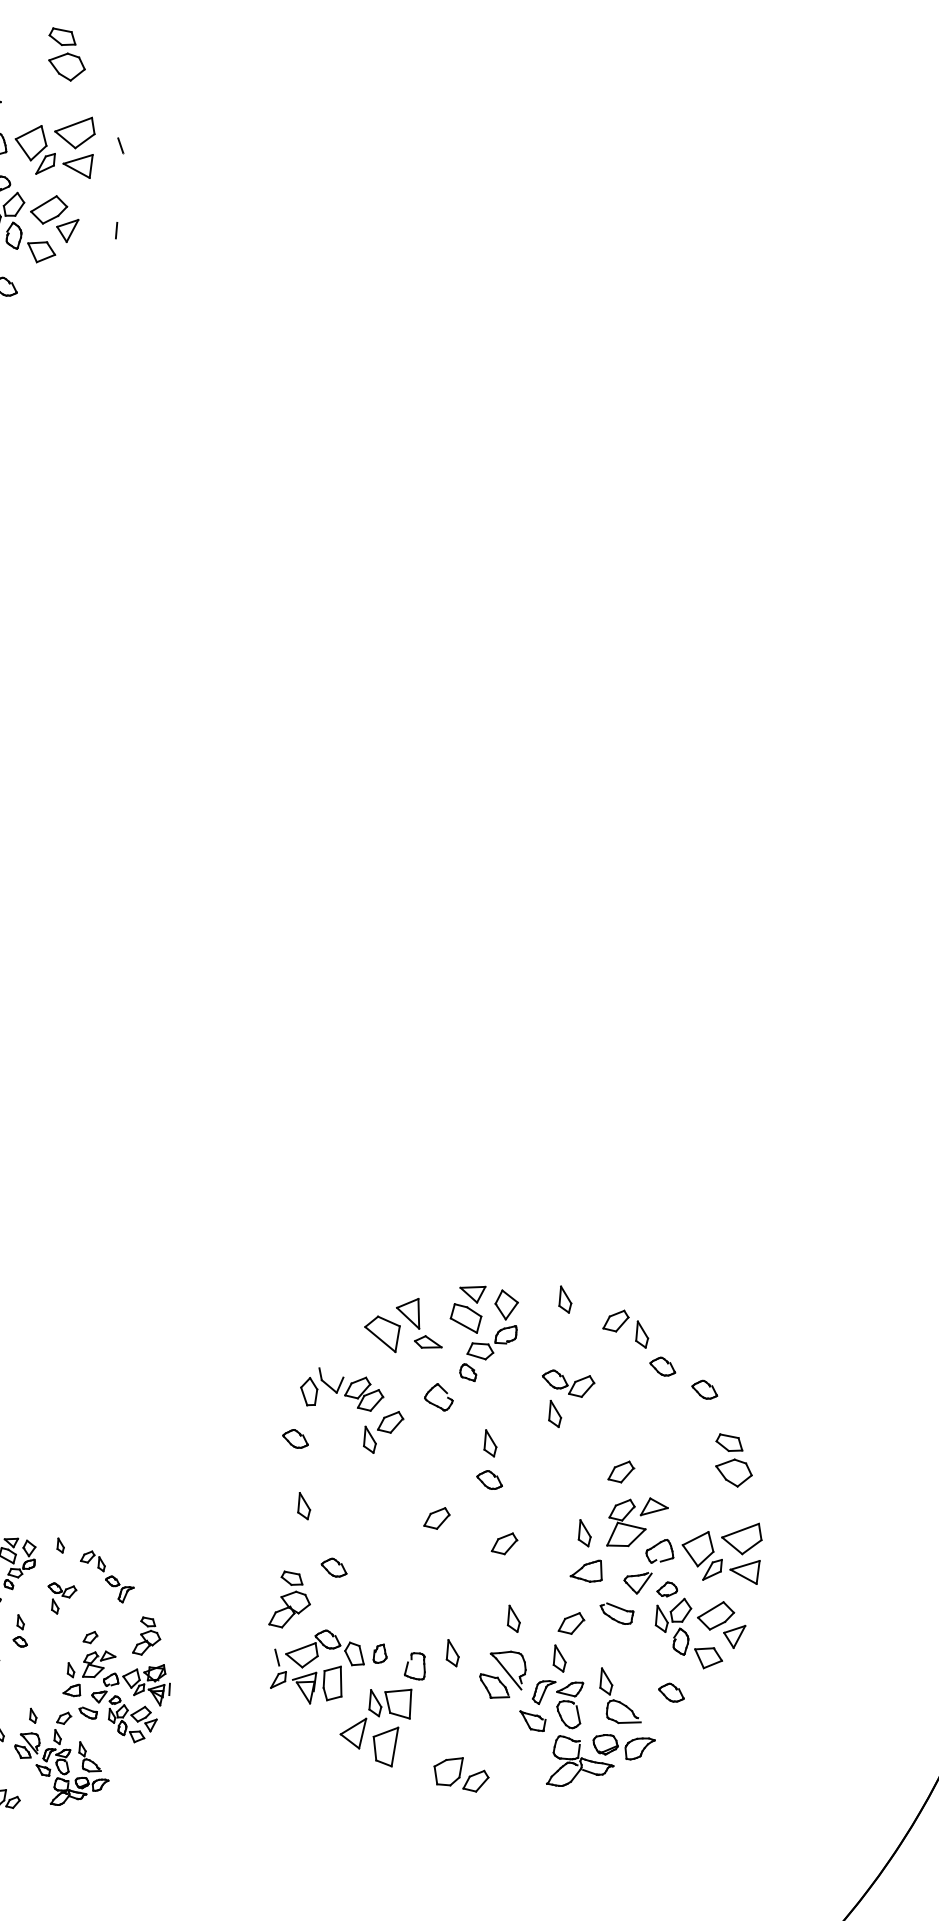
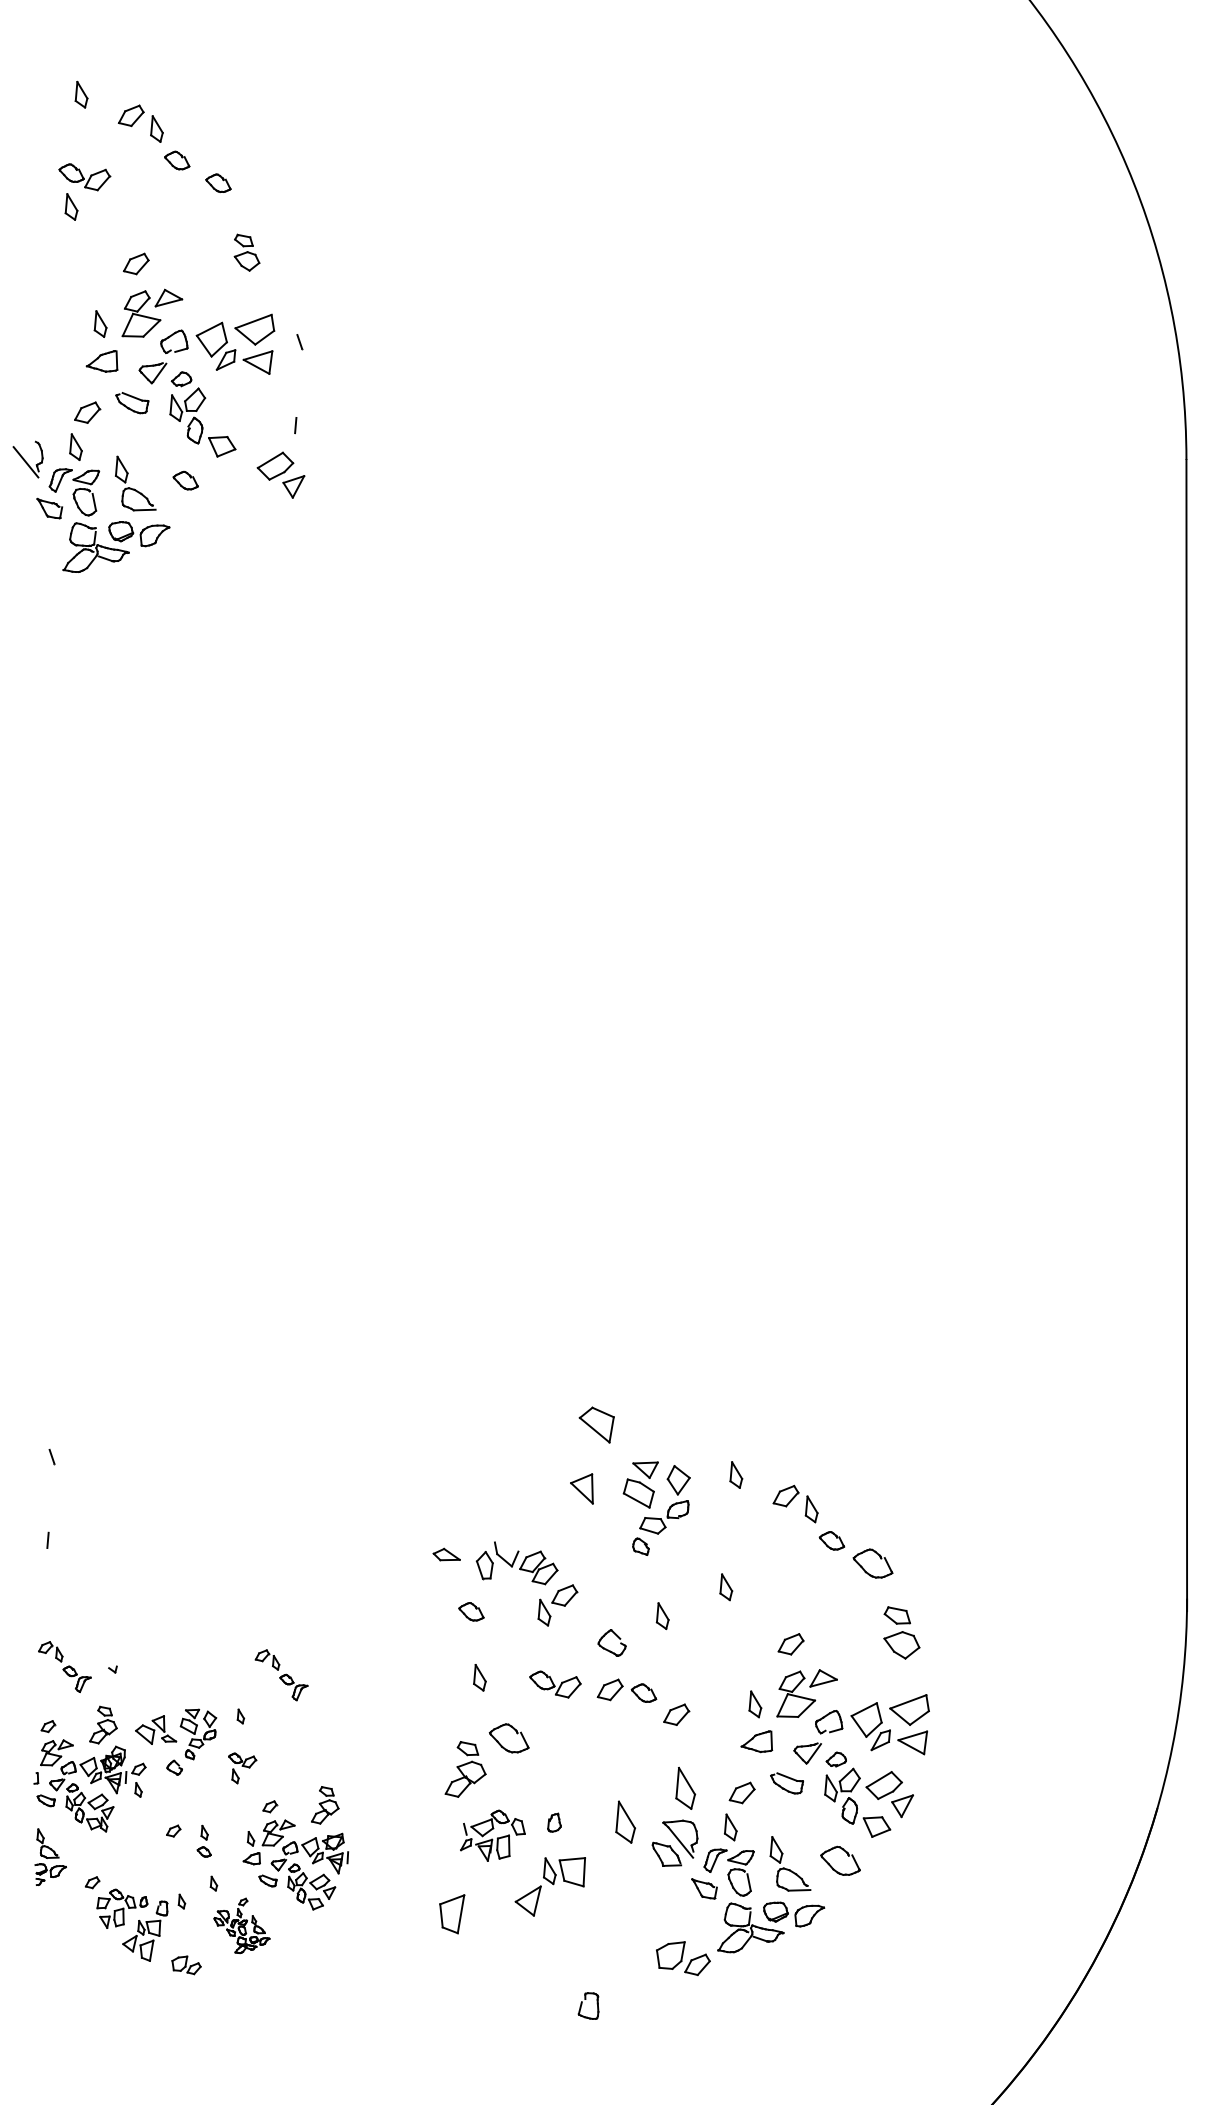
part: (66, 54) -> (246, 252), size x0.7
part: (54, 218) -> (280, 474), moved
part: (382, 1333) -> (596, 1424), moved
part: (428, 1341) -> (446, 1554), moved
part: (568, 1383) -> (555, 1684), moved
part: (705, 1389) -> (873, 1563), size x1.6
part: (435, 1403) -> (608, 1649), moved
part: (489, 1479) -> (643, 1692), moved
part: (334, 1566) -> (509, 1737), size x1.6
part: (107, 1577) -> (281, 1675), moved
part: (513, 1618) -> (685, 1788), size x1.6
part: (19, 1630) -> (203, 1840), moved
part: (452, 1652) -> (625, 1821), size x1.6
part: (408, 1664) -> (582, 2004), moved
part: (316, 1666) -> (492, 1835), size x0.7
part: (671, 1692) -> (840, 1860), size x1.6
part: (386, 1747) -> (452, 1914), moved
part: (61, 1758) -> (241, 1925), size x0.6
part: (461, 1774) -> (683, 1958), moved

